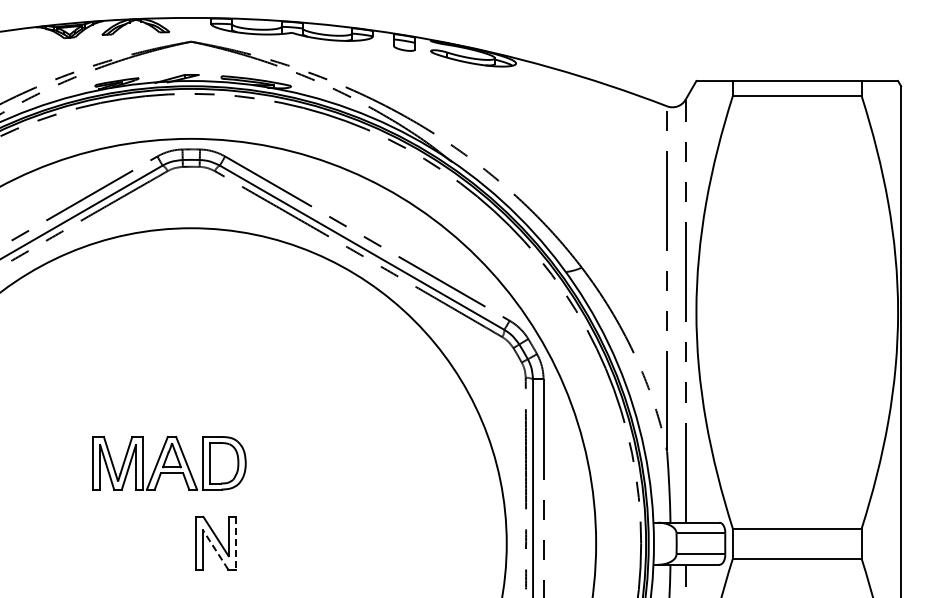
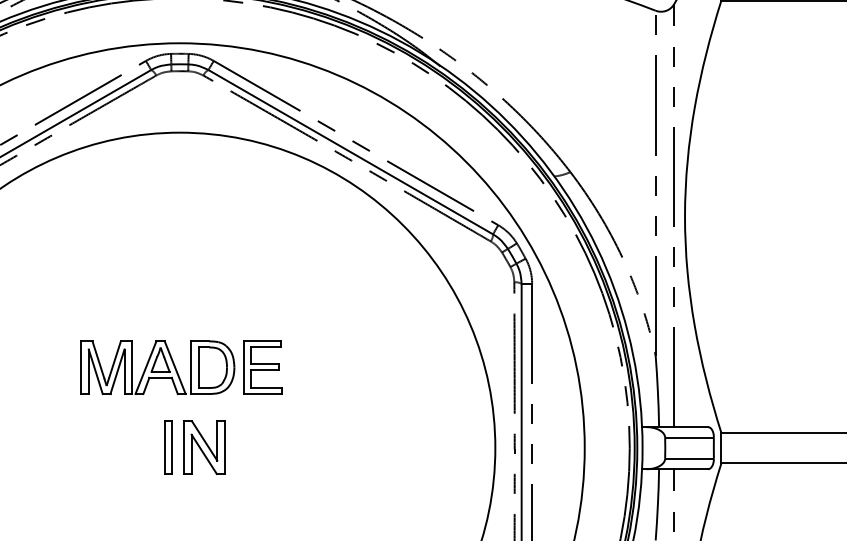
part: (274, 463) -> (263, 367), added
part: (179, 543) -> (168, 447), added
line: (236, 543) -> (225, 447), dashed -> solid
line: (215, 549) -> (204, 453), dashed -> solid

